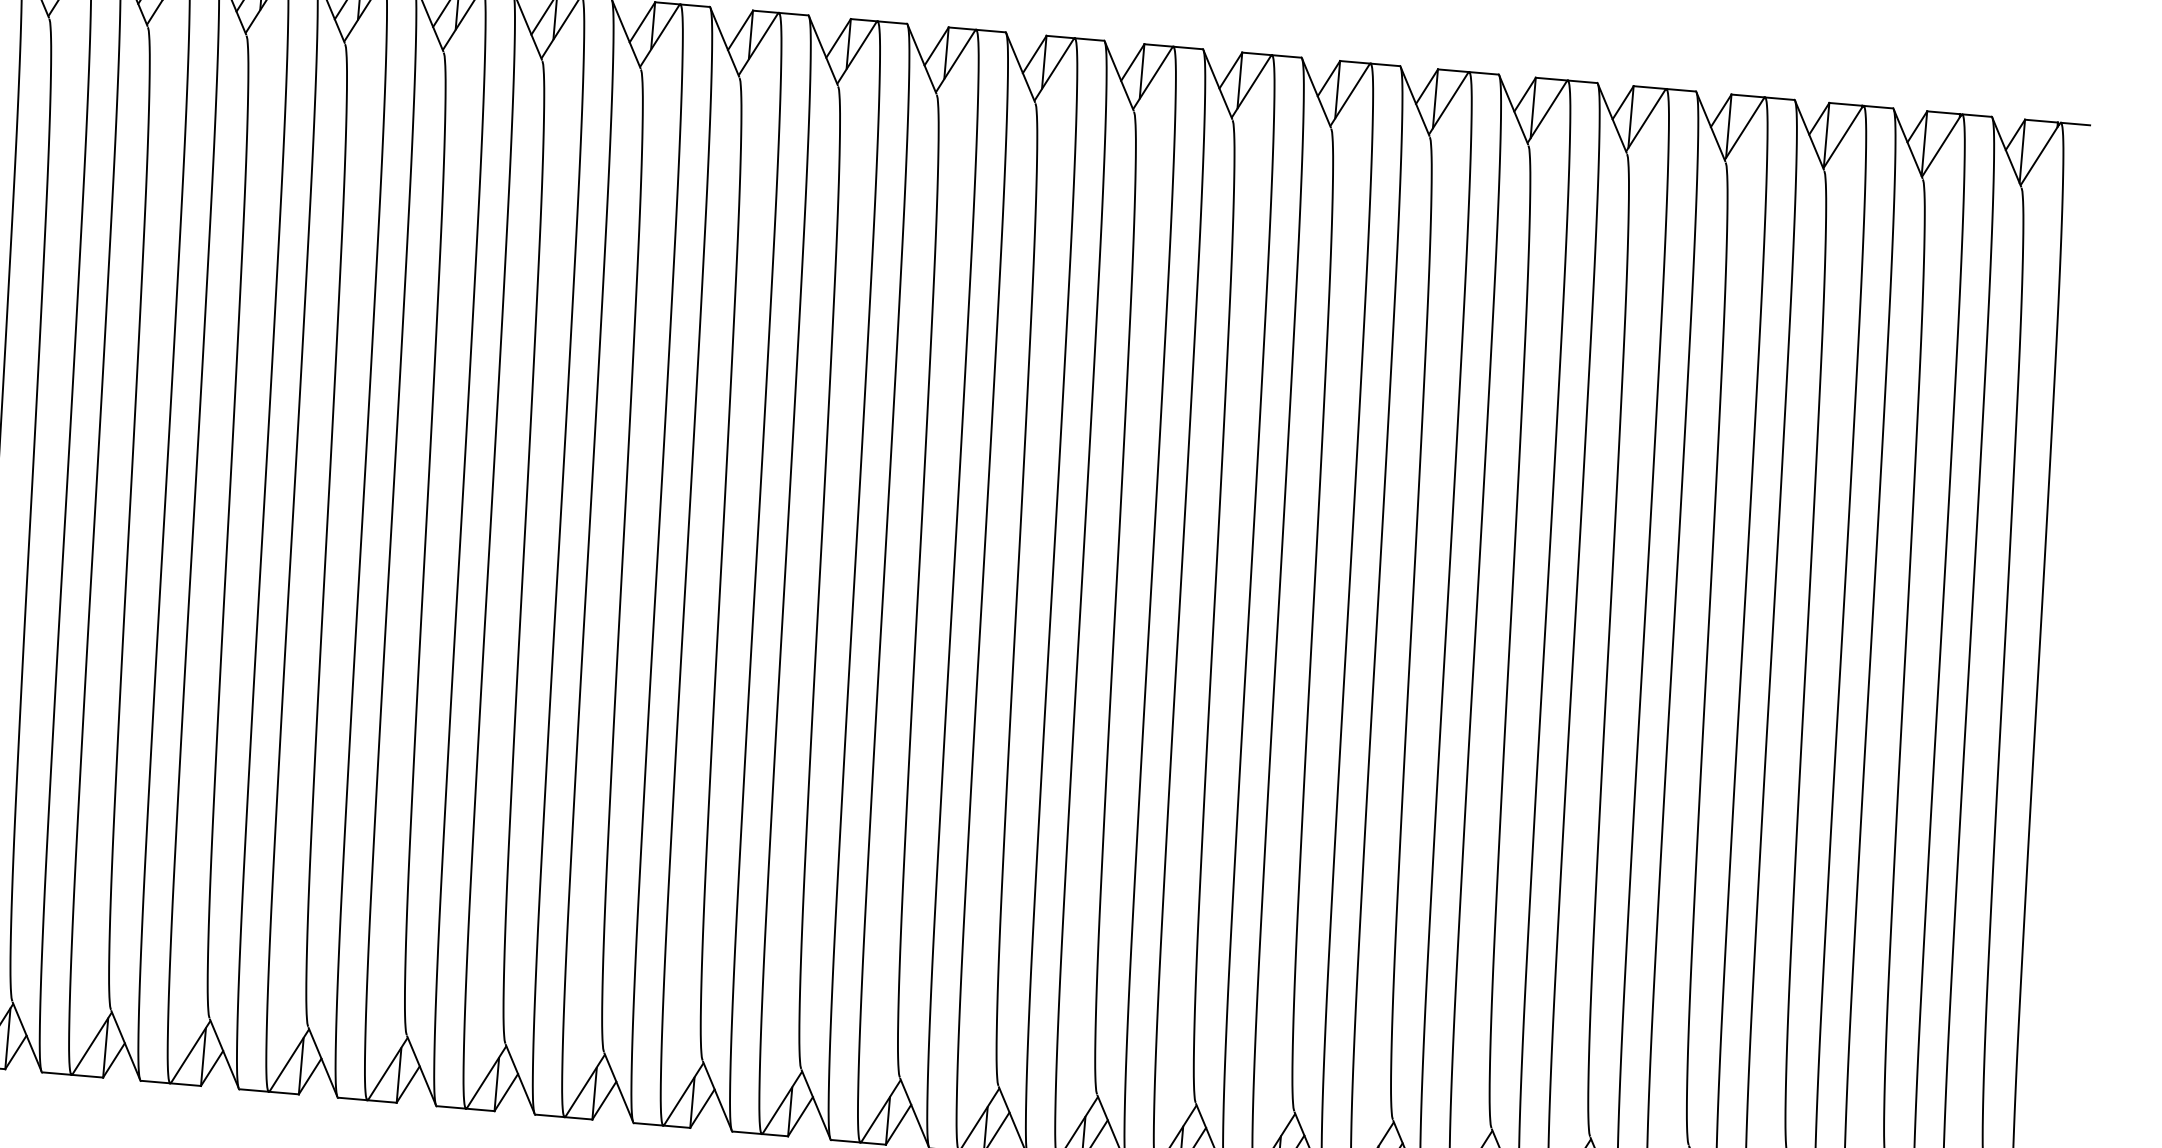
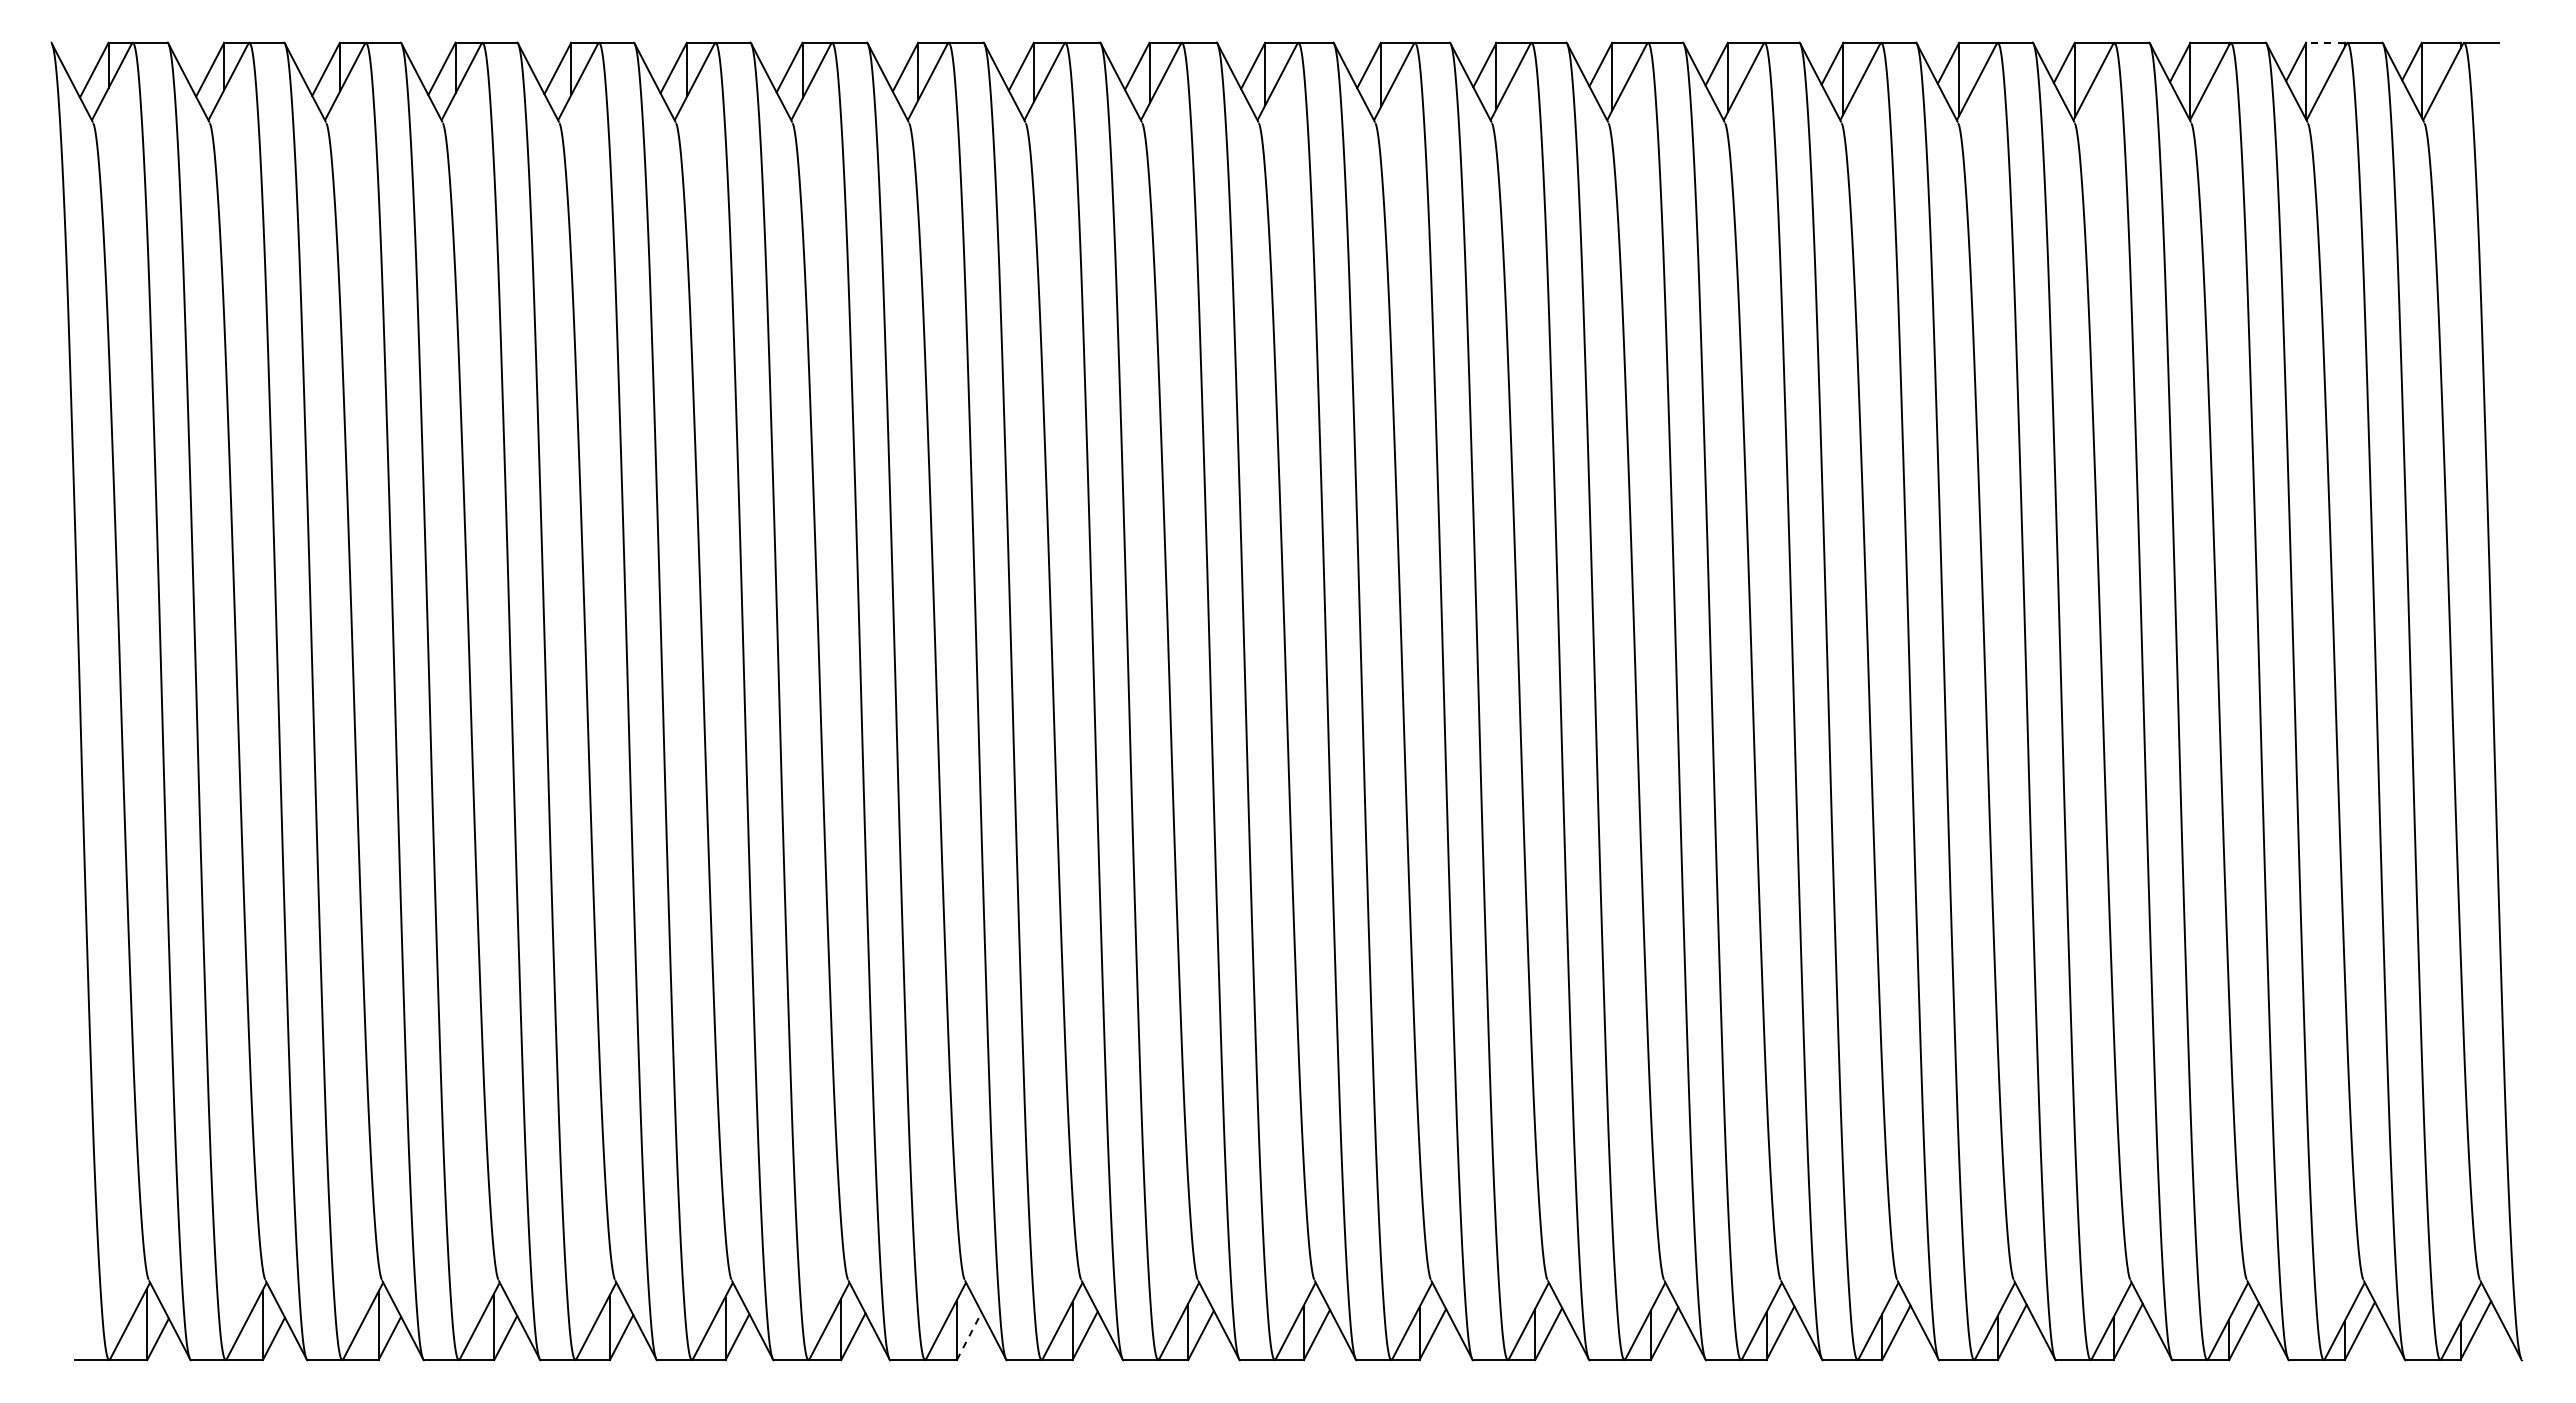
line: (1942, 112) -> (2324, 42), solid -> dashed
line: (702, 1108) -> (969, 1336), solid -> dashed

